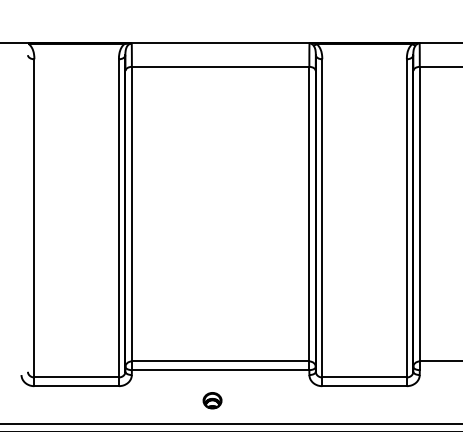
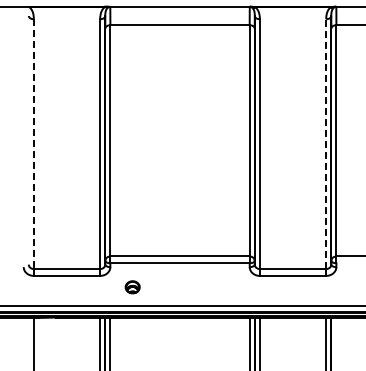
line: (33, 218) -> (33, 144), solid -> dashed
line: (407, 218) -> (326, 144), solid -> dashed
part: (212, 400) -> (132, 287), moved

